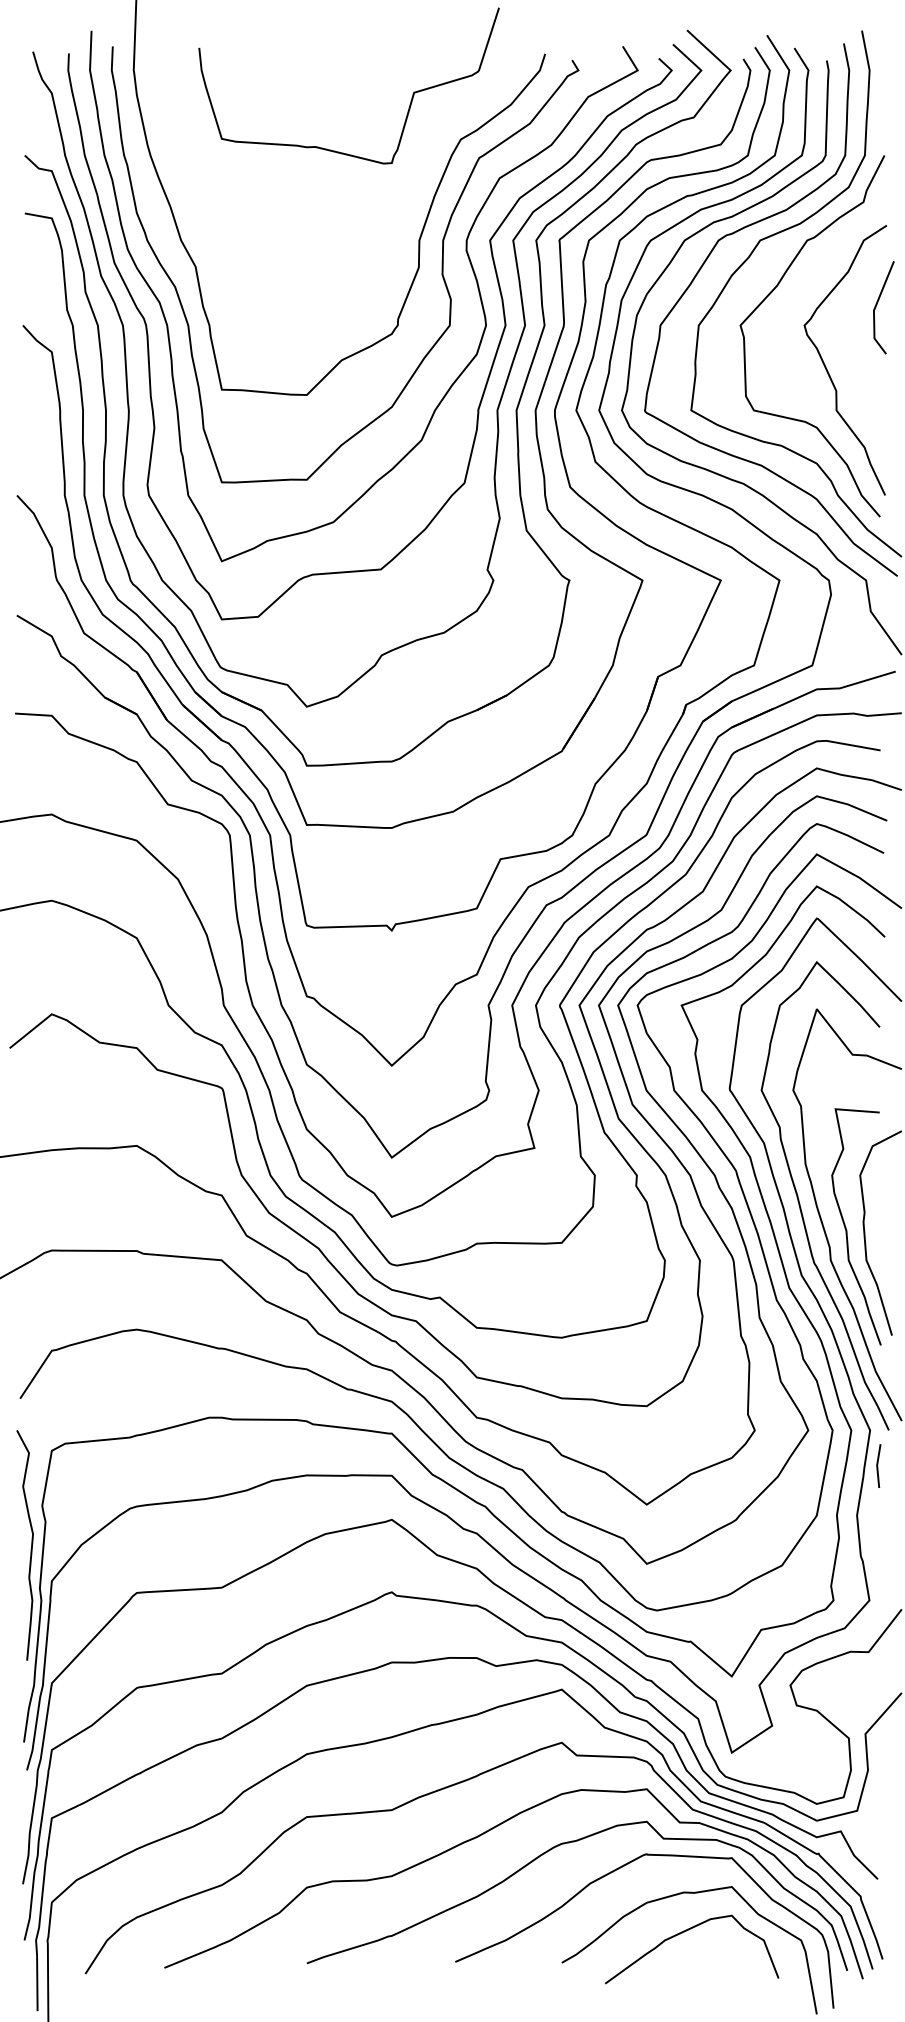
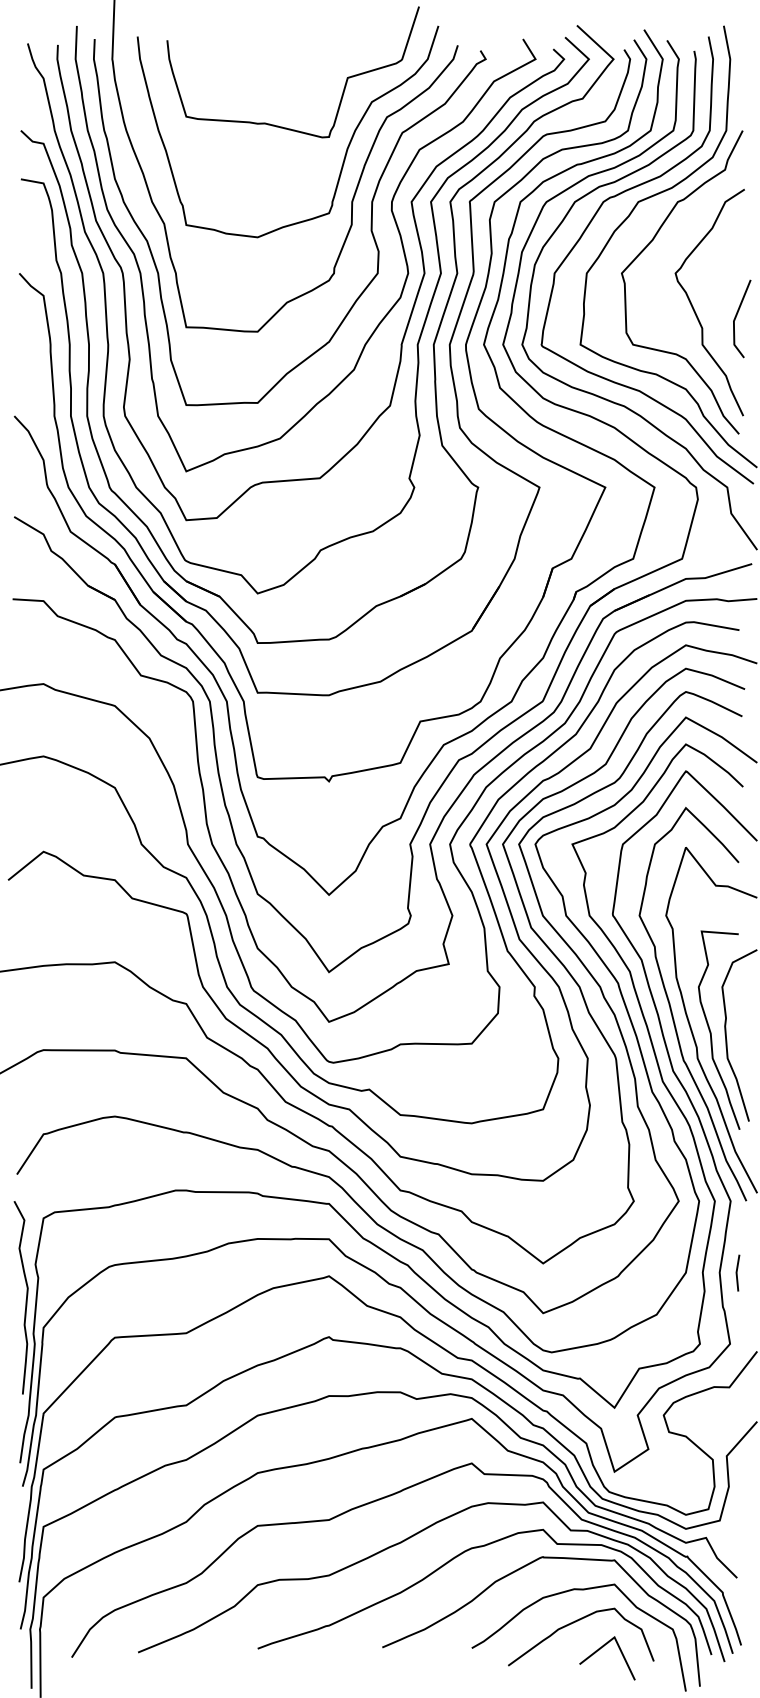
curve: (412, 177) -> (346, 149), added
line: (877, 304) -> (736, 316), moved
line: (878, 1465) -> (737, 1272), moved
line: (713, 1965) -> (599, 1650), added

